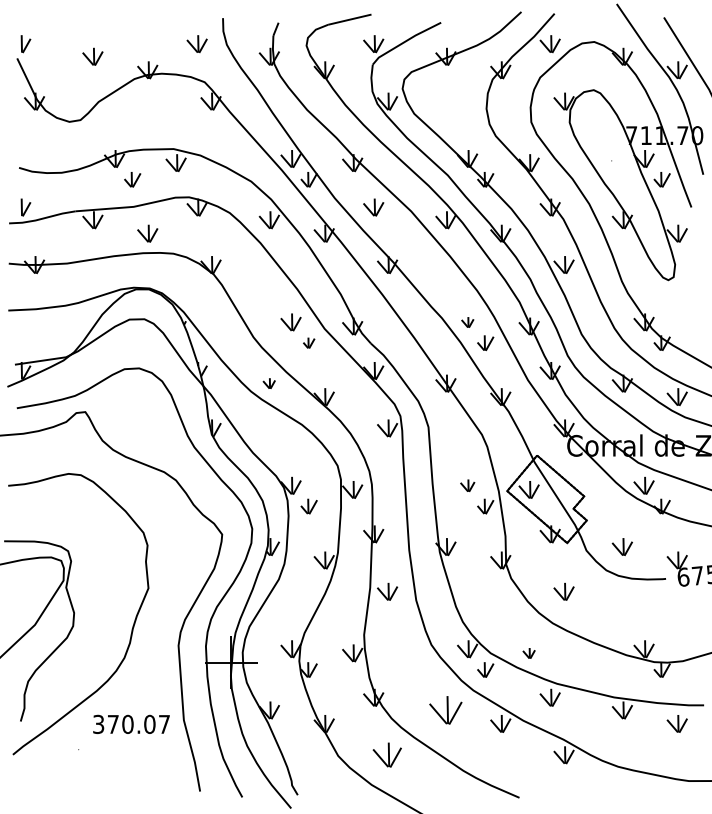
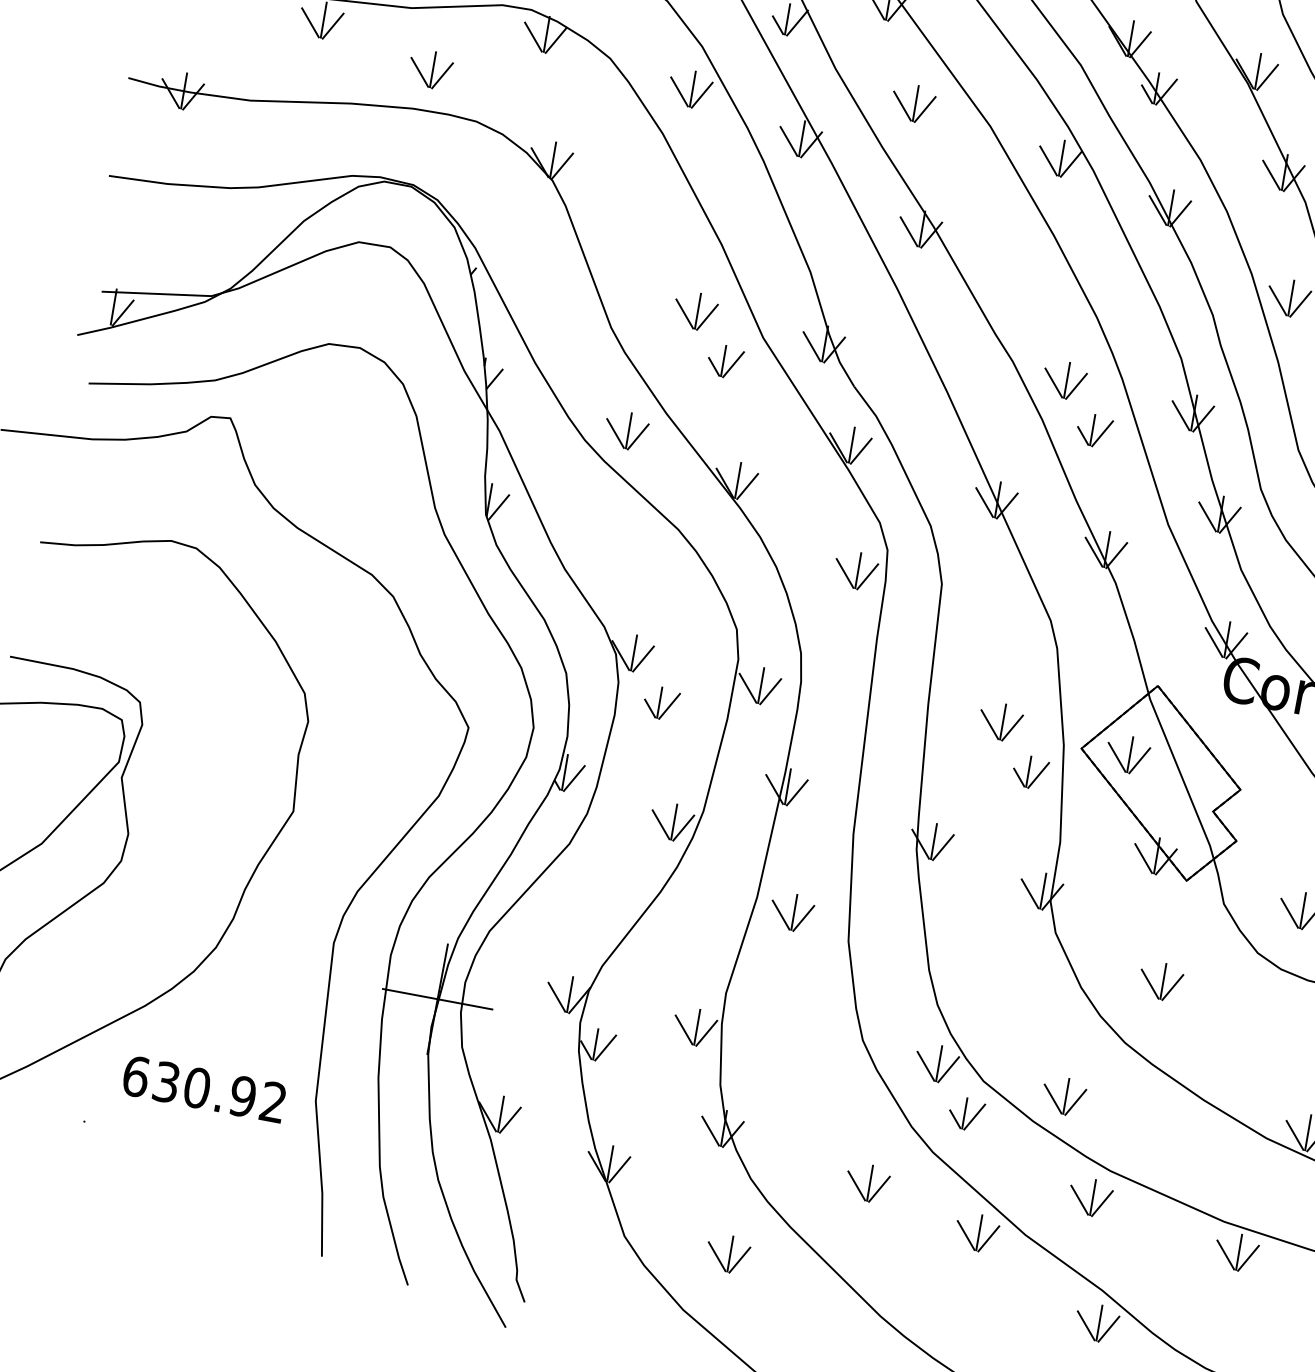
part: (467, 322) -> (1064, 380), size x1.67
part: (308, 342) -> (724, 360), size x1.43
part: (268, 383) -> (624, 430), size x1.67
part: (467, 485) -> (1000, 721), size x1.43
part: (528, 653) -> (1062, 1096), size x1.67
part: (445, 710) -> (866, 1183), size x0.62
text: (131, 724) -> (204, 1089), 370.07 -> 630.92
part: (387, 755) -> (727, 1254), size x0.71

